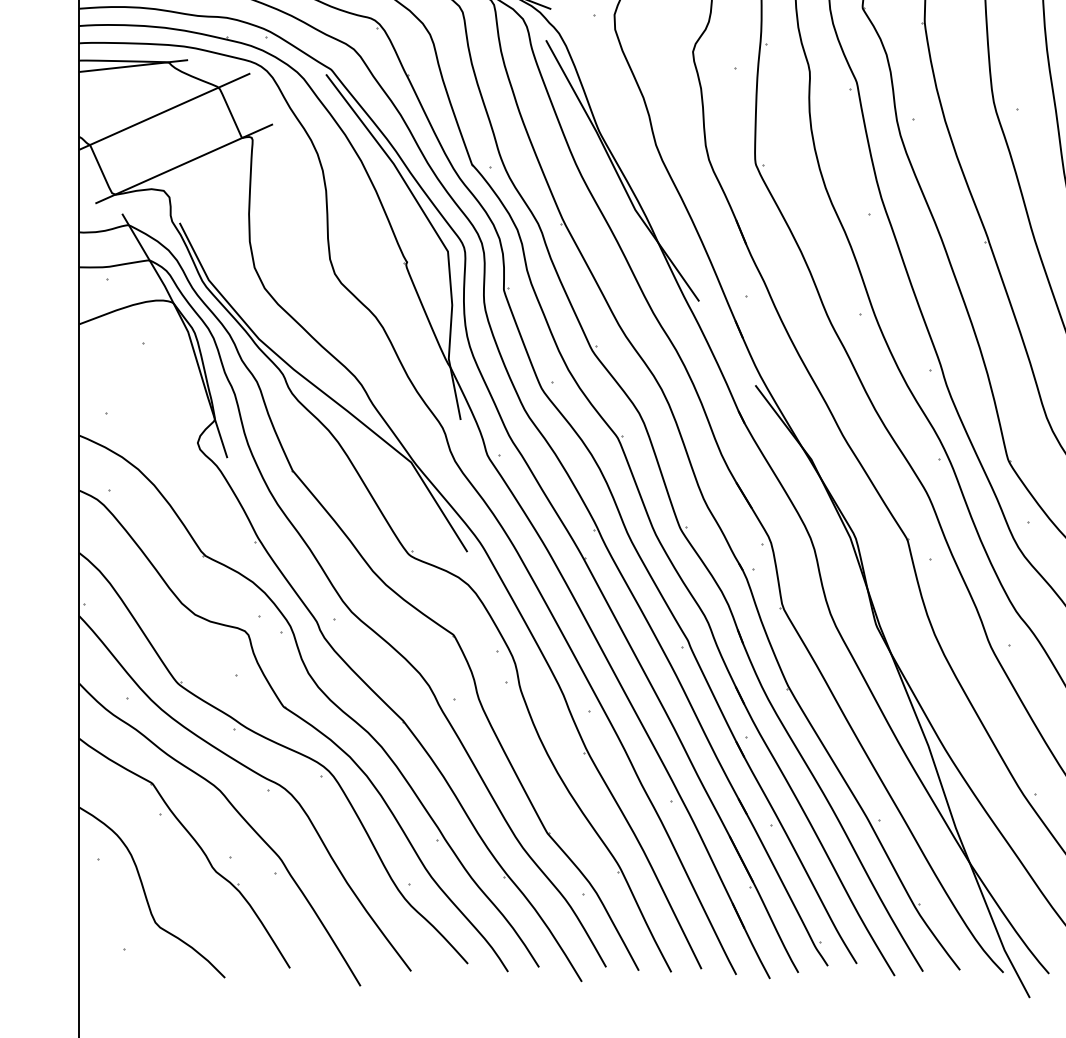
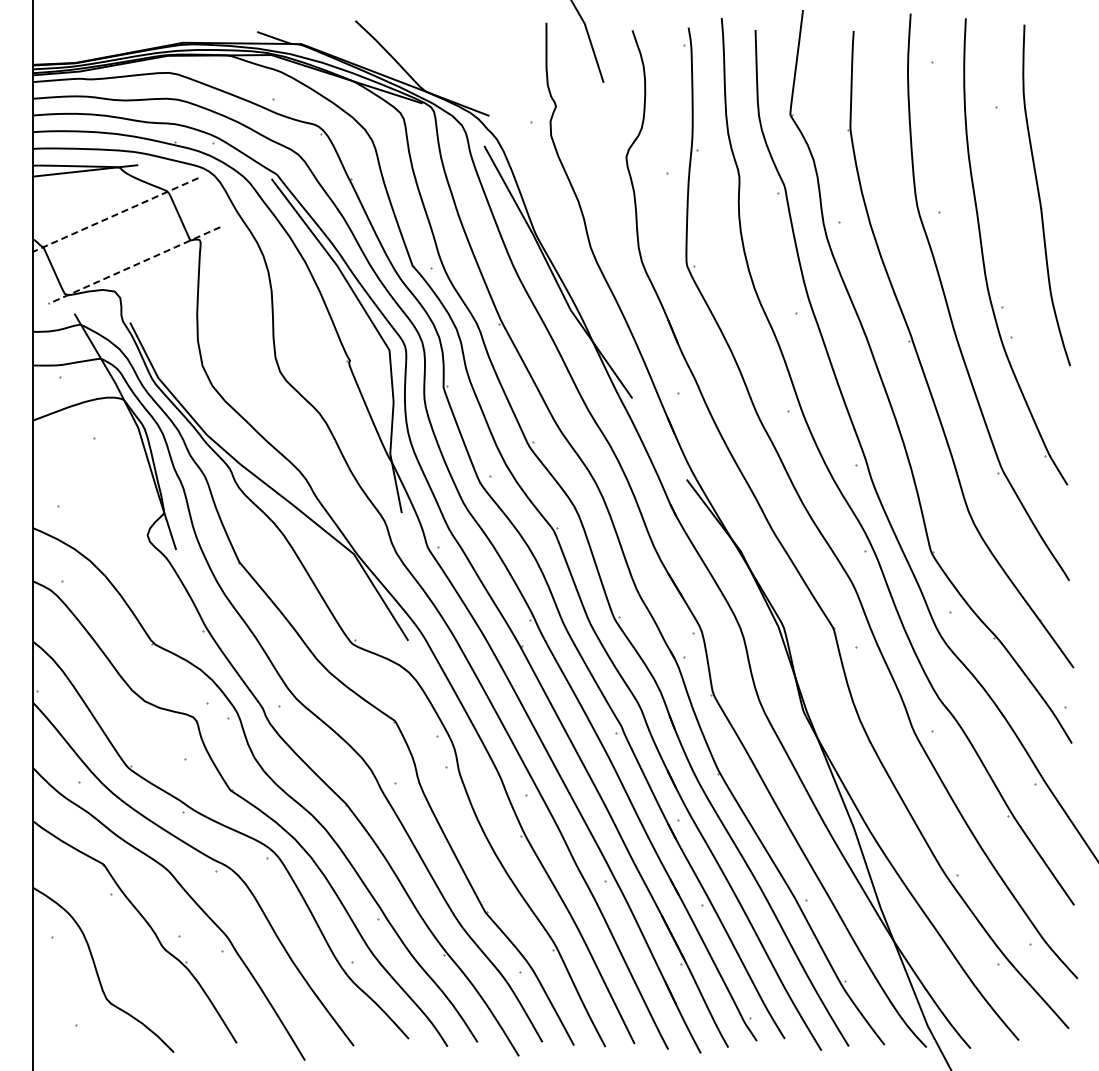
line: (164, 112) -> (115, 215), solid -> dashed
line: (184, 163) -> (134, 265), solid -> dashed

